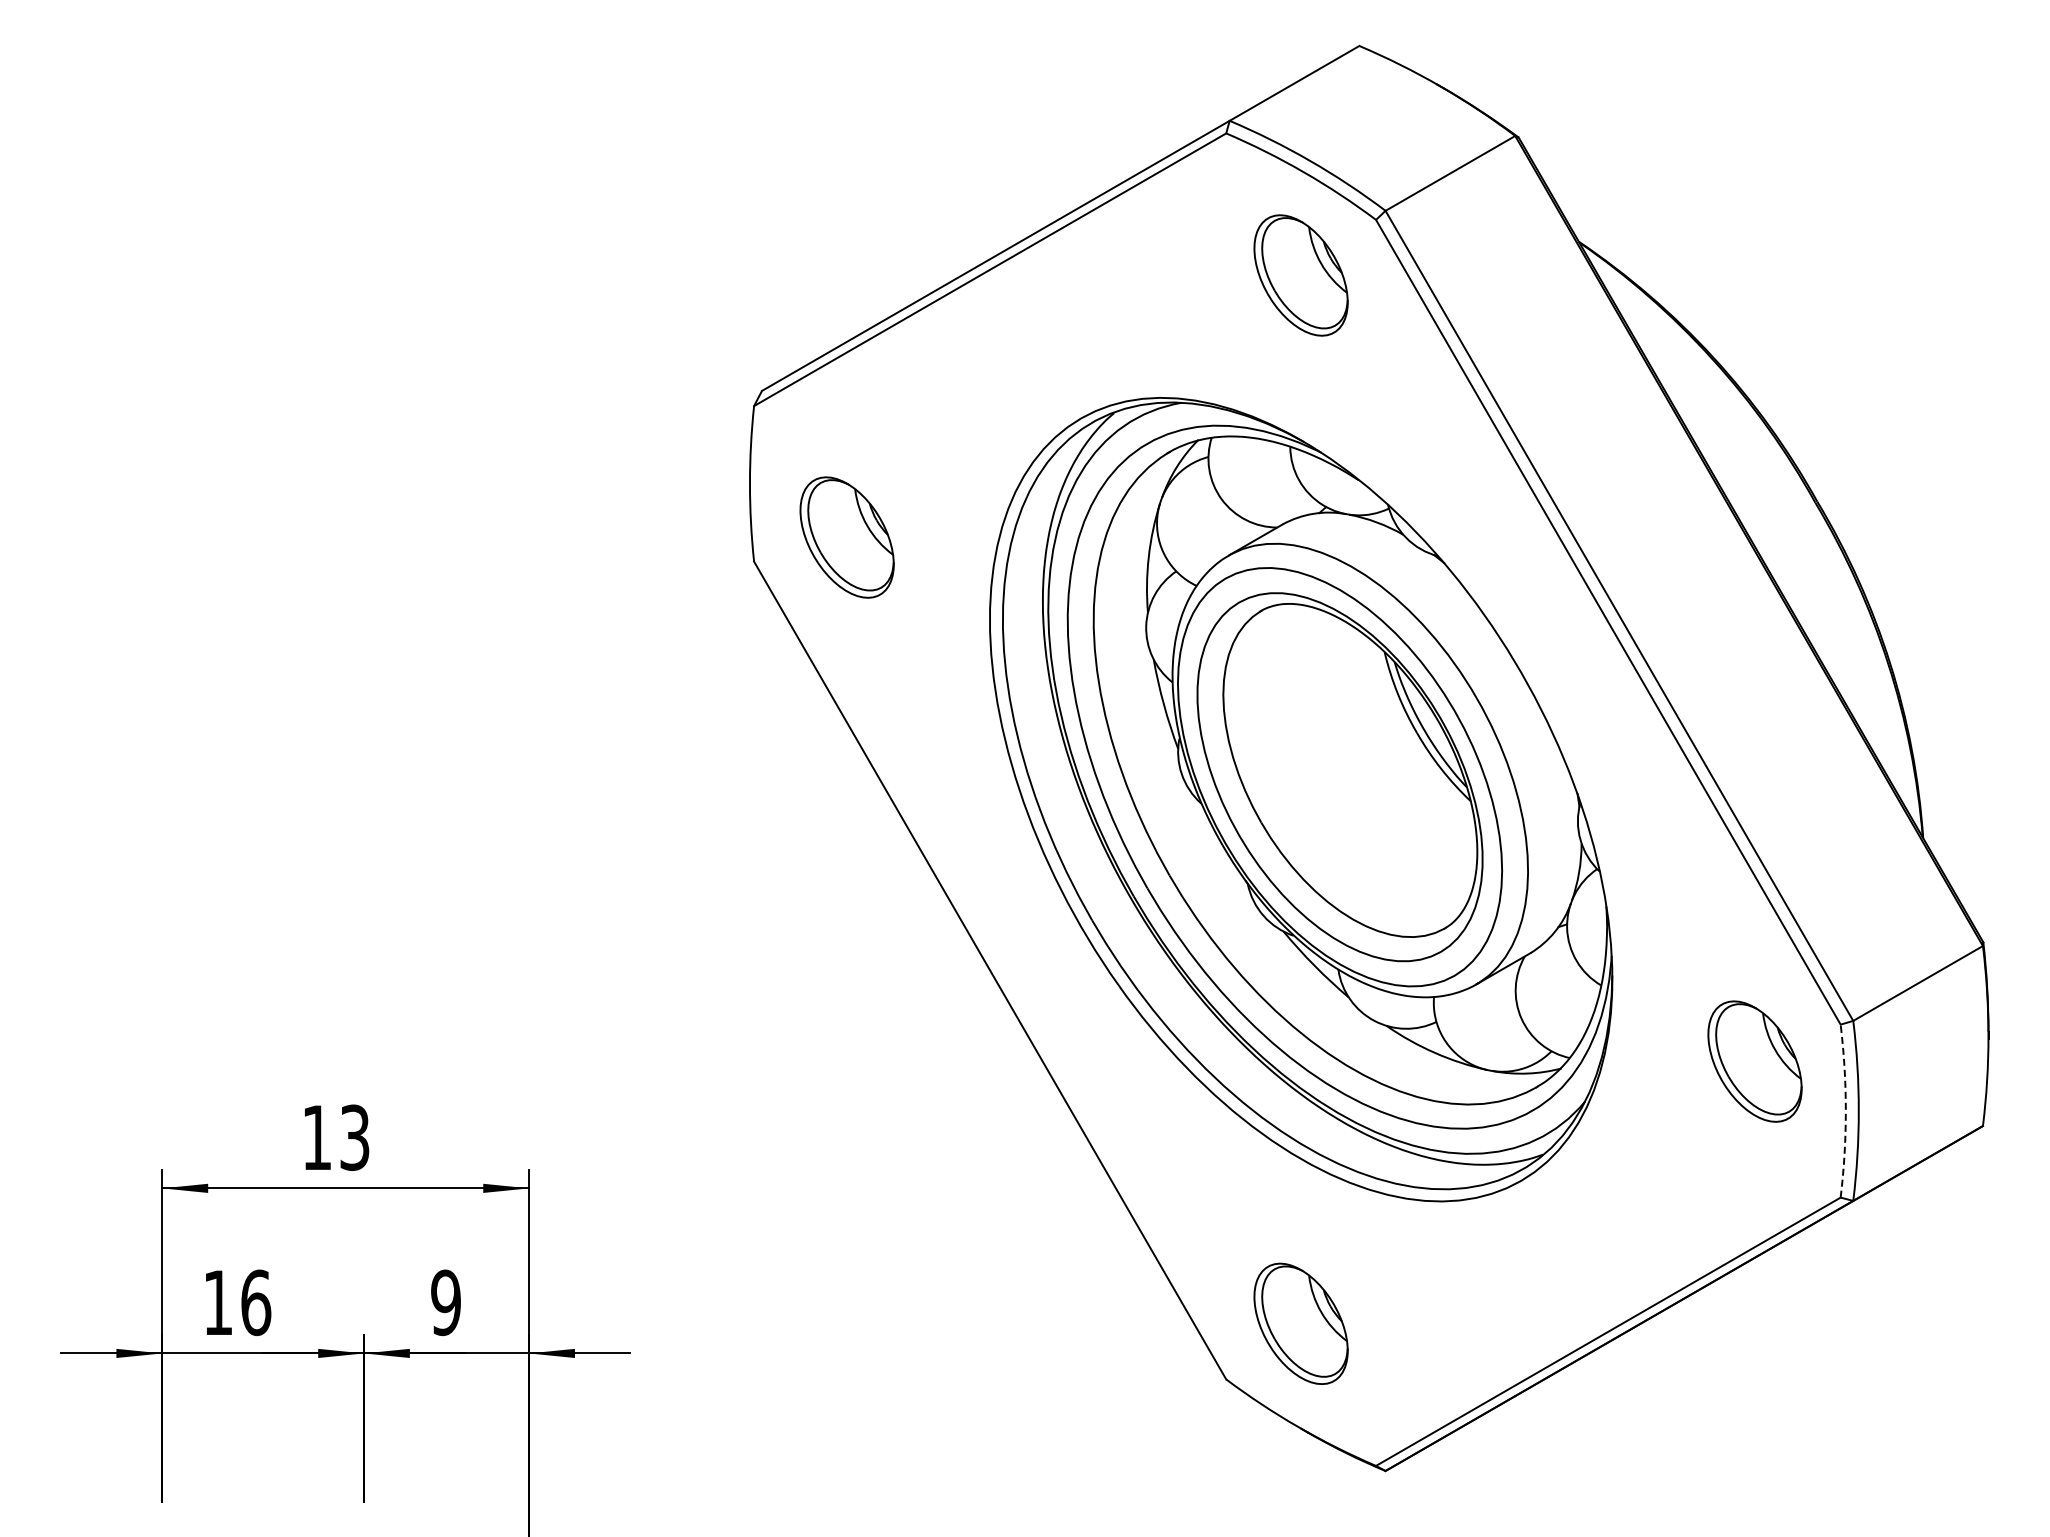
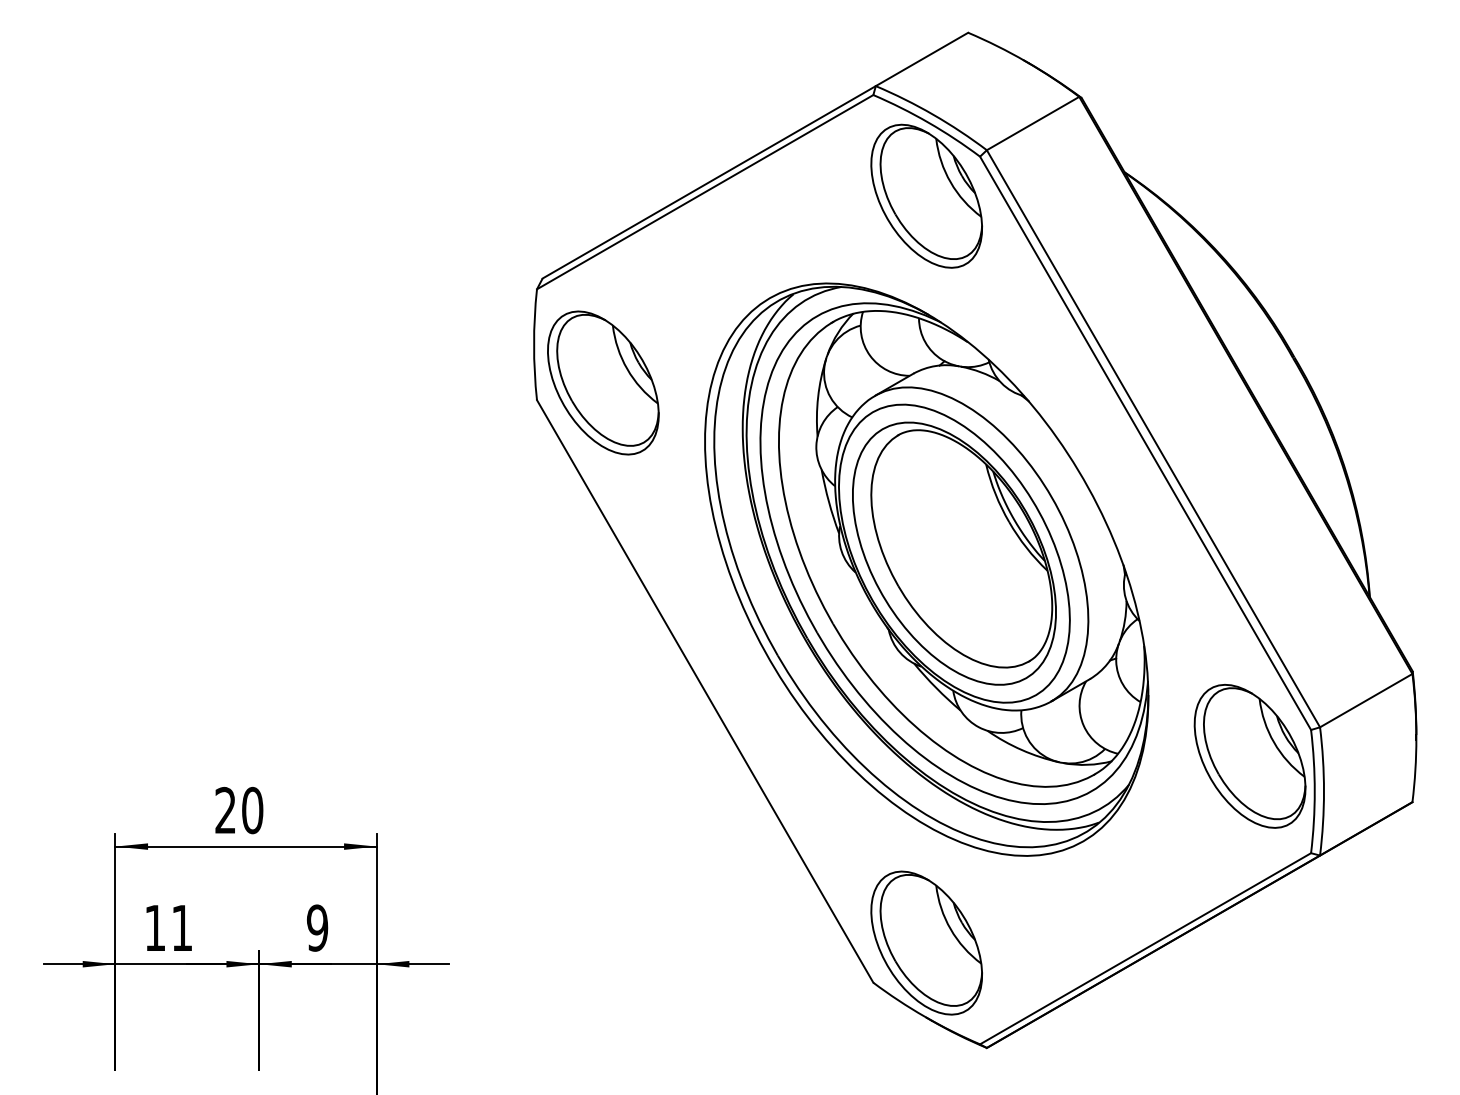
part: (1300, 275) -> (926, 196), size x1.67
part: (846, 537) -> (602, 382), size x1.67
part: (1754, 1061) -> (1249, 756), size x1.67
arc: (1845, 1111) -> (1314, 791), dashed -> solid
text: (335, 1137) -> (238, 810), 13 -> 20
text: (256, 1302) -> (182, 927), 16 -> 11
part: (1300, 1323) -> (926, 942), size x1.67

